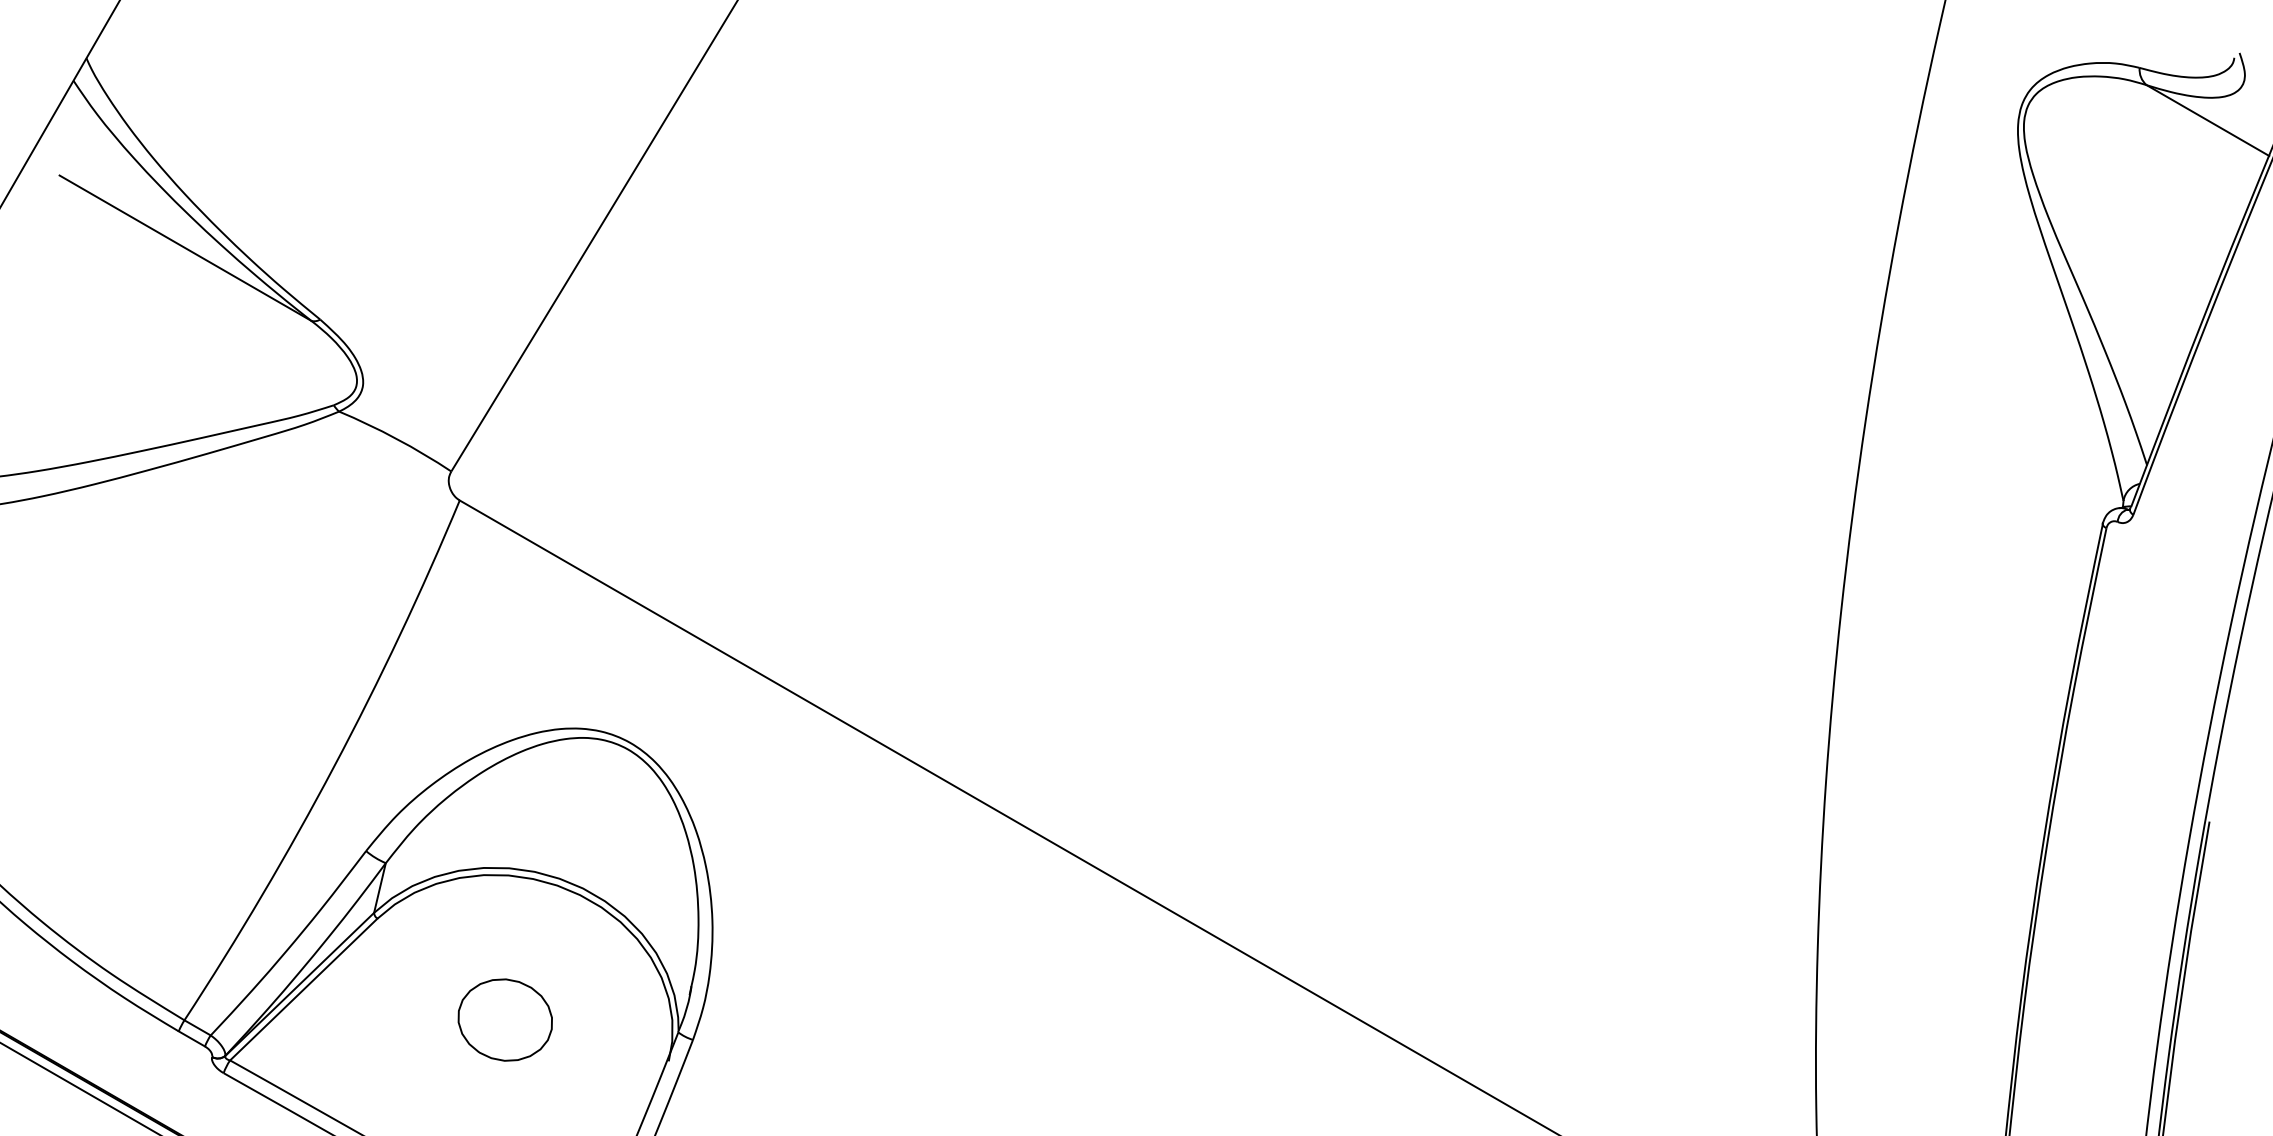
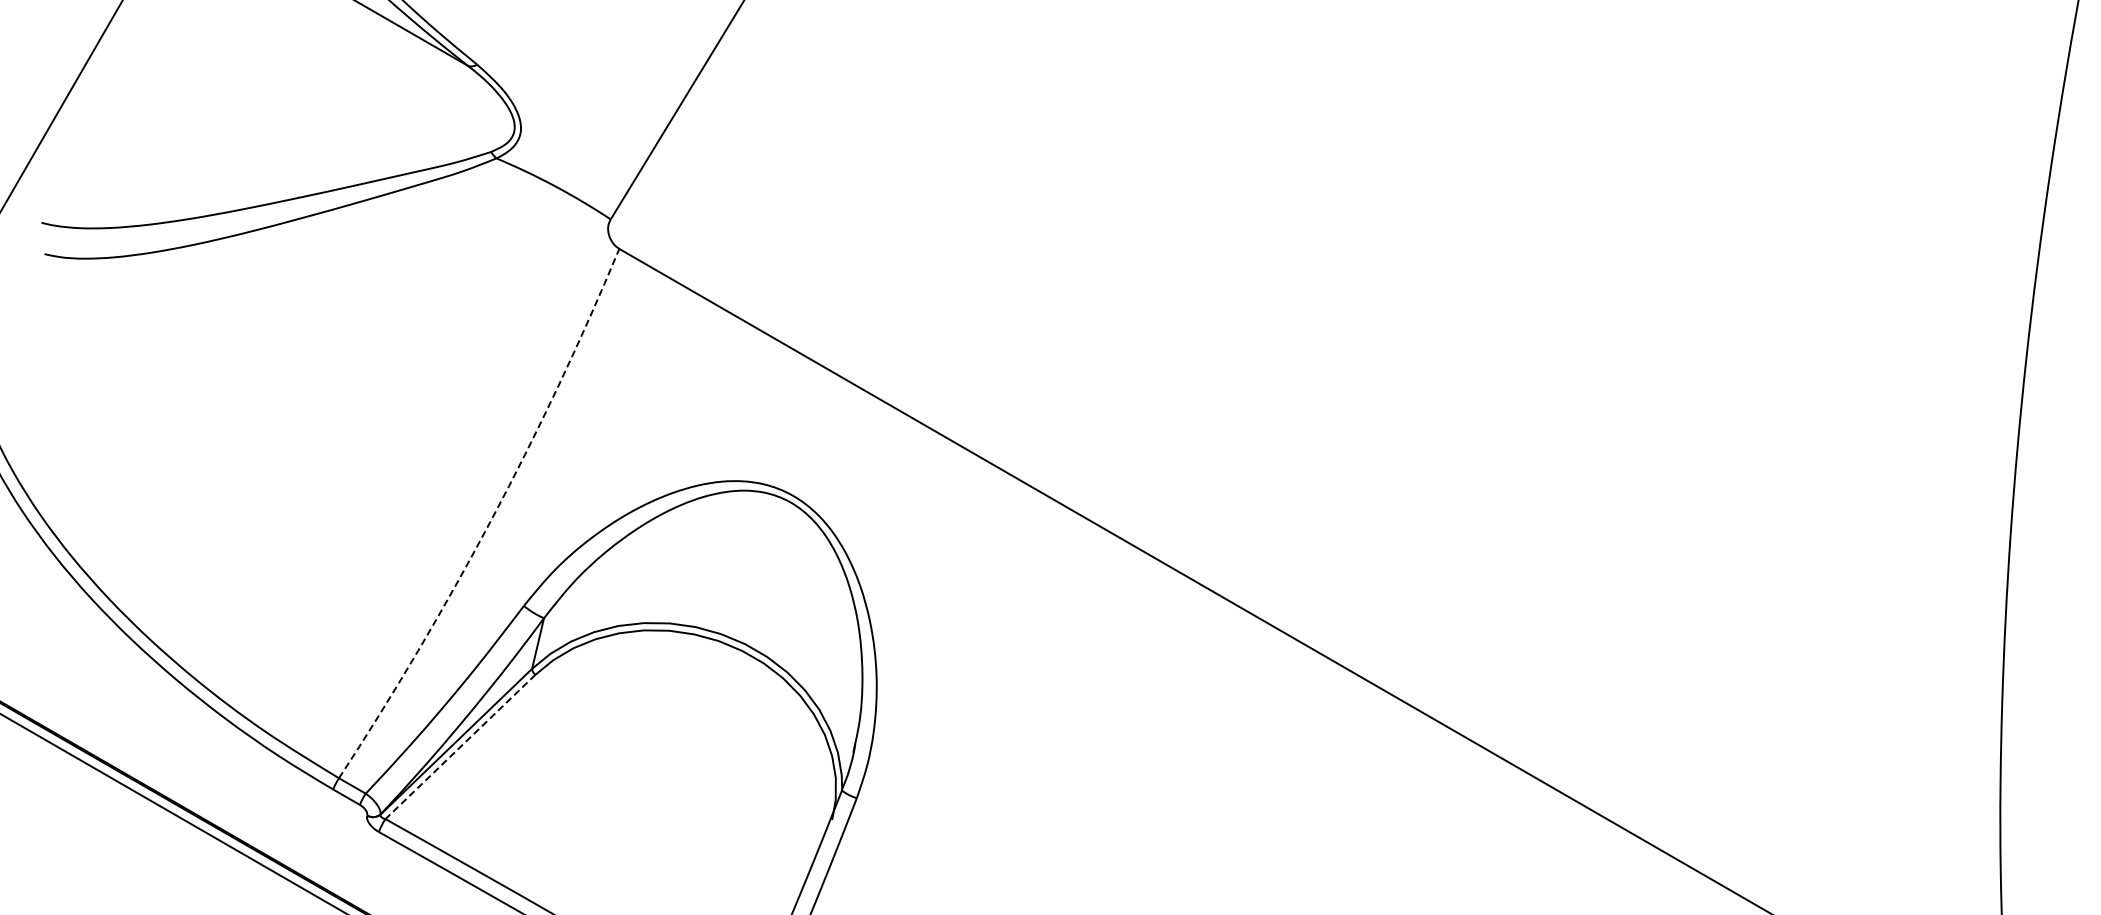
arc: (334, 766) -> (491, 519), solid -> dashed
line: (303, 989) -> (460, 746), solid -> dashed
part: (504, 1019) -> (664, 777), removed

